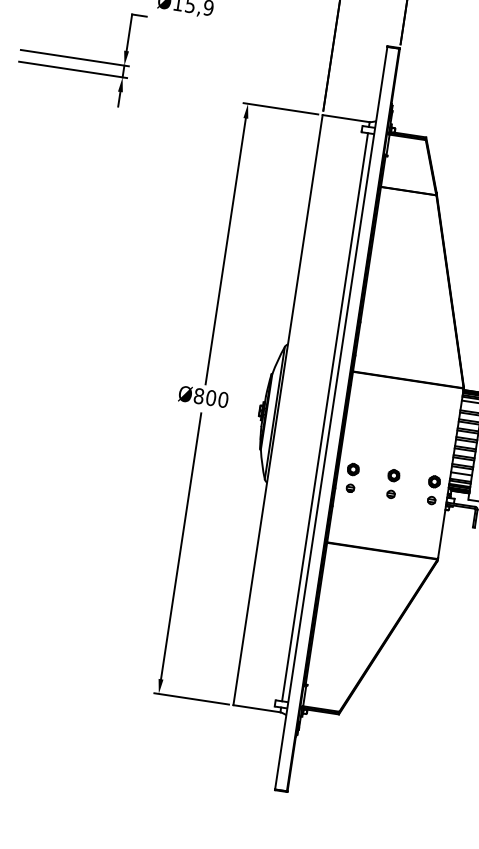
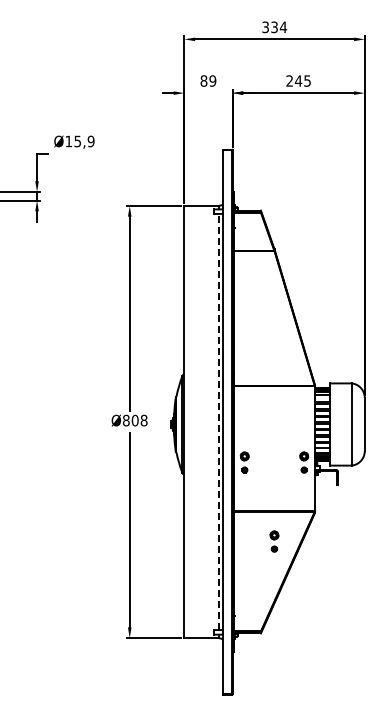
text: (222, 399) -> (143, 420), Ø800 -> Ø808
line: (324, 416) -> (218, 421), solid -> dashed
part: (392, 483) -> (274, 541), moved

